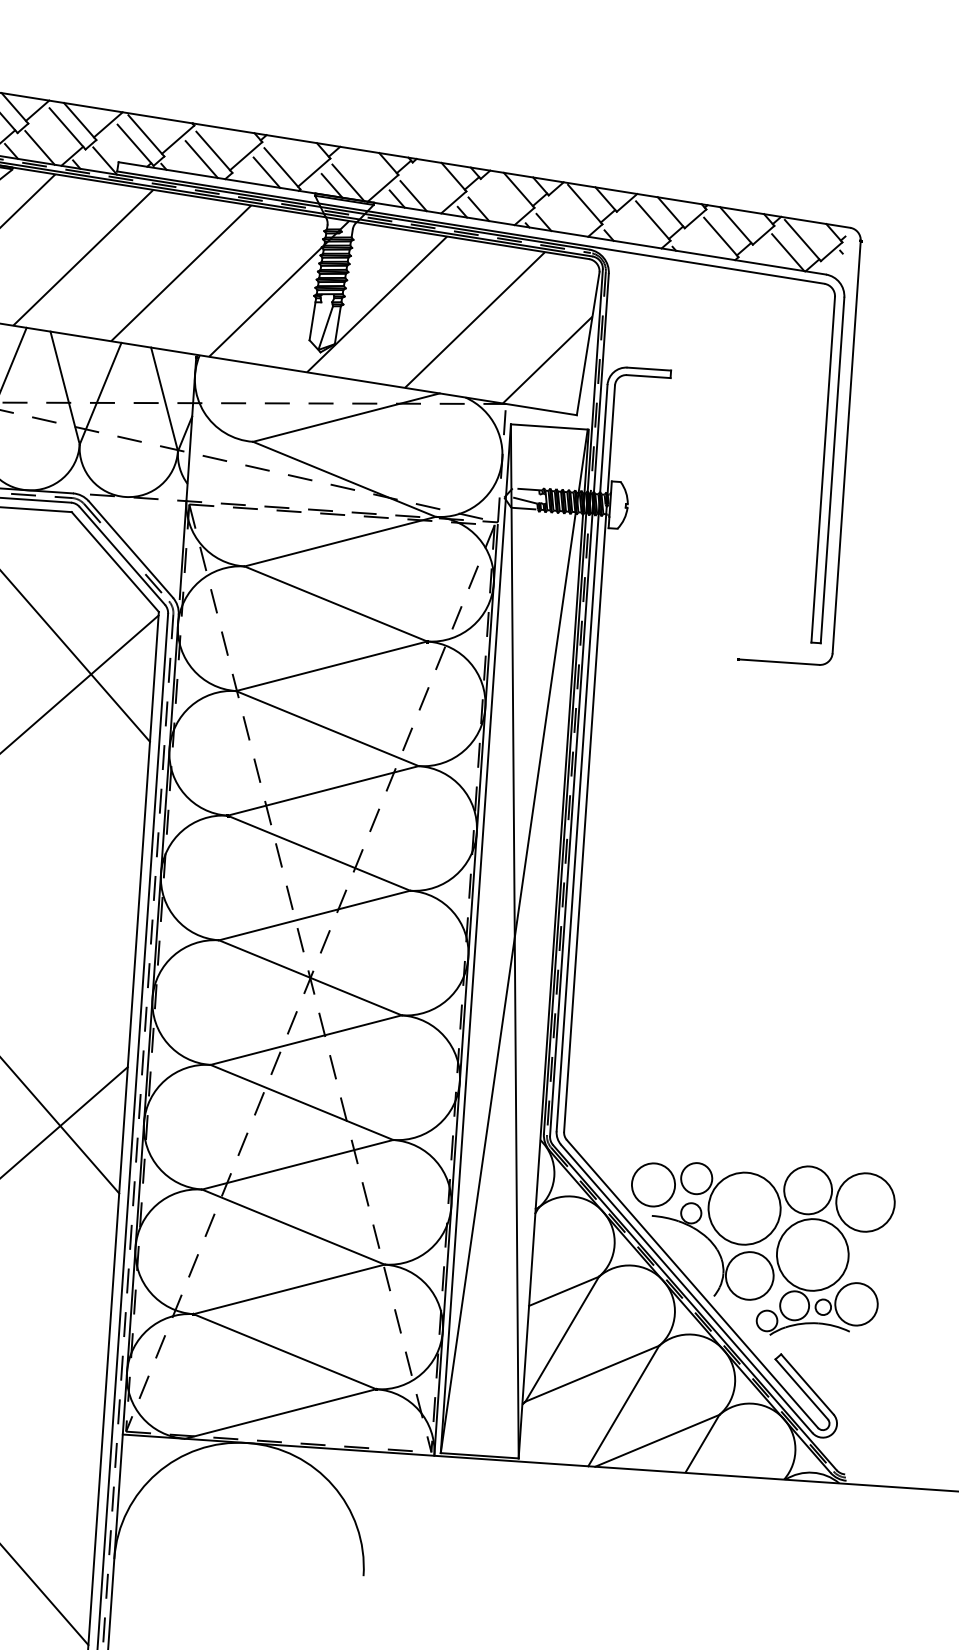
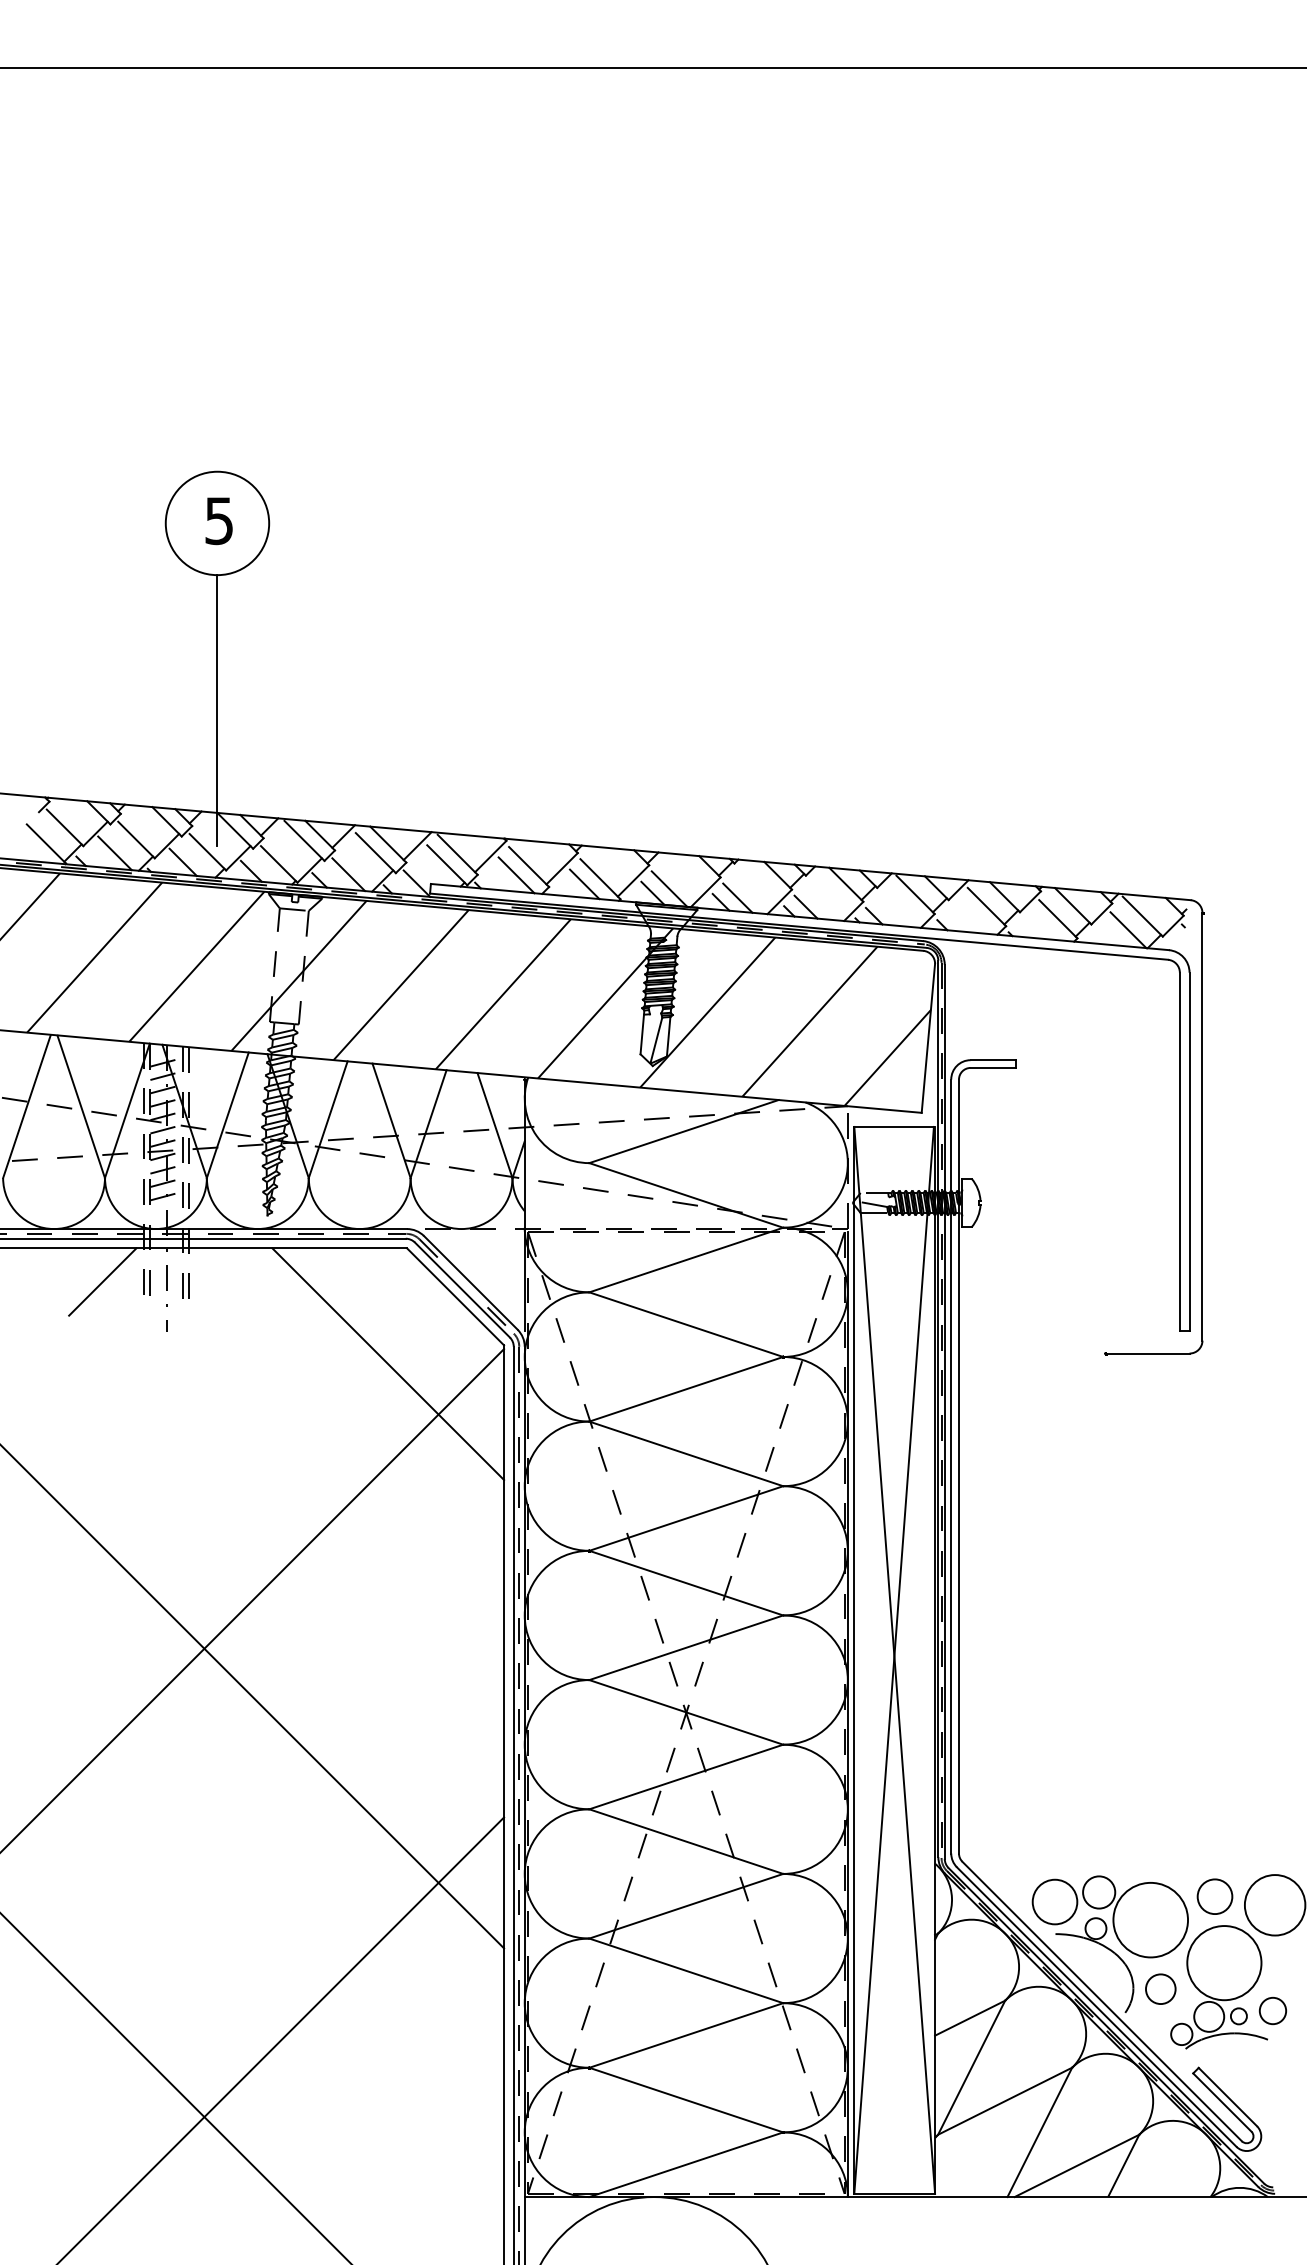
circle: (807, 1190) -> (1214, 1896), size x0.7
circle: (749, 1275) -> (1160, 1988), size x0.6
circle: (856, 1303) -> (1272, 2010), size x0.6

